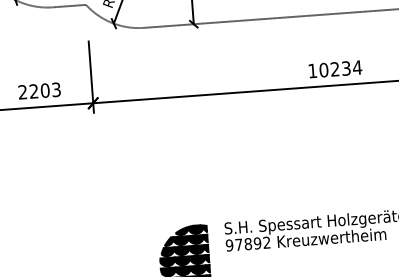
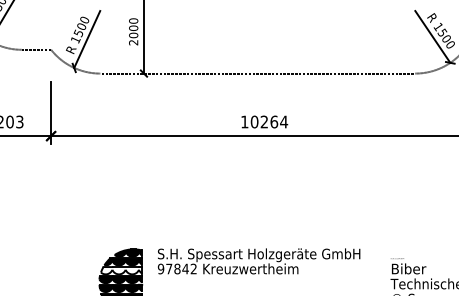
text: (346, 67) -> (274, 121), 10234 -> 10264
text: (257, 242) -> (185, 268), 97892 -> 97842
fill: (184, 250) -> (121, 270), removed

